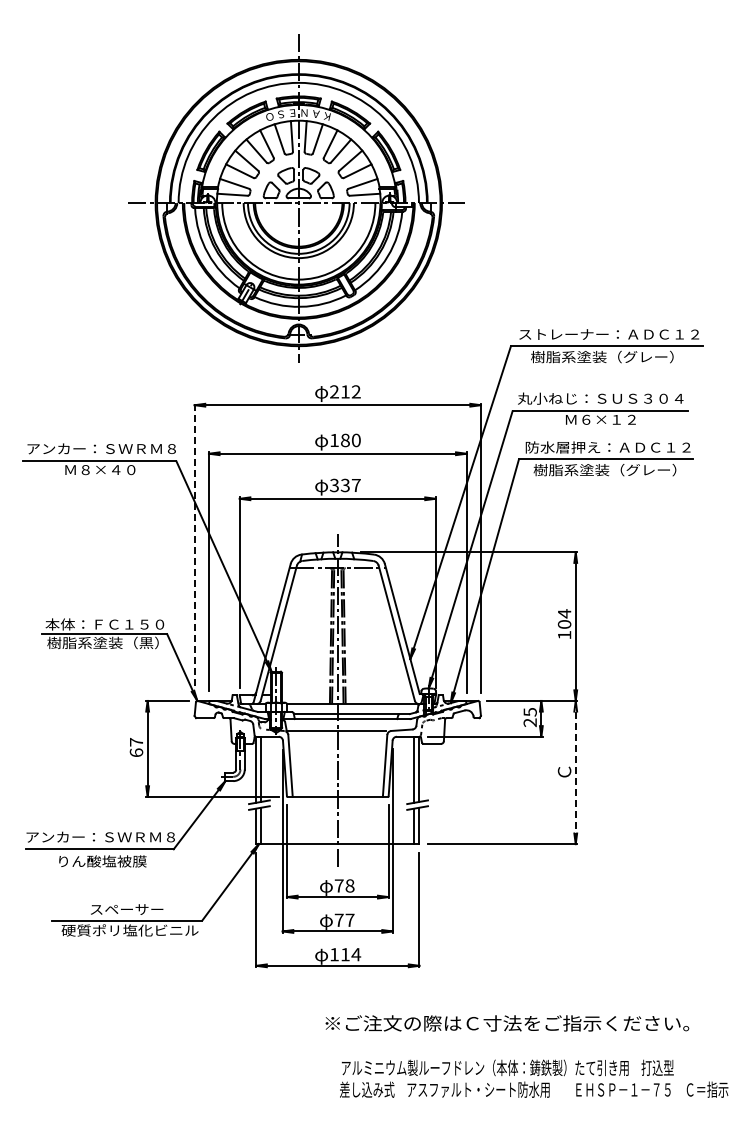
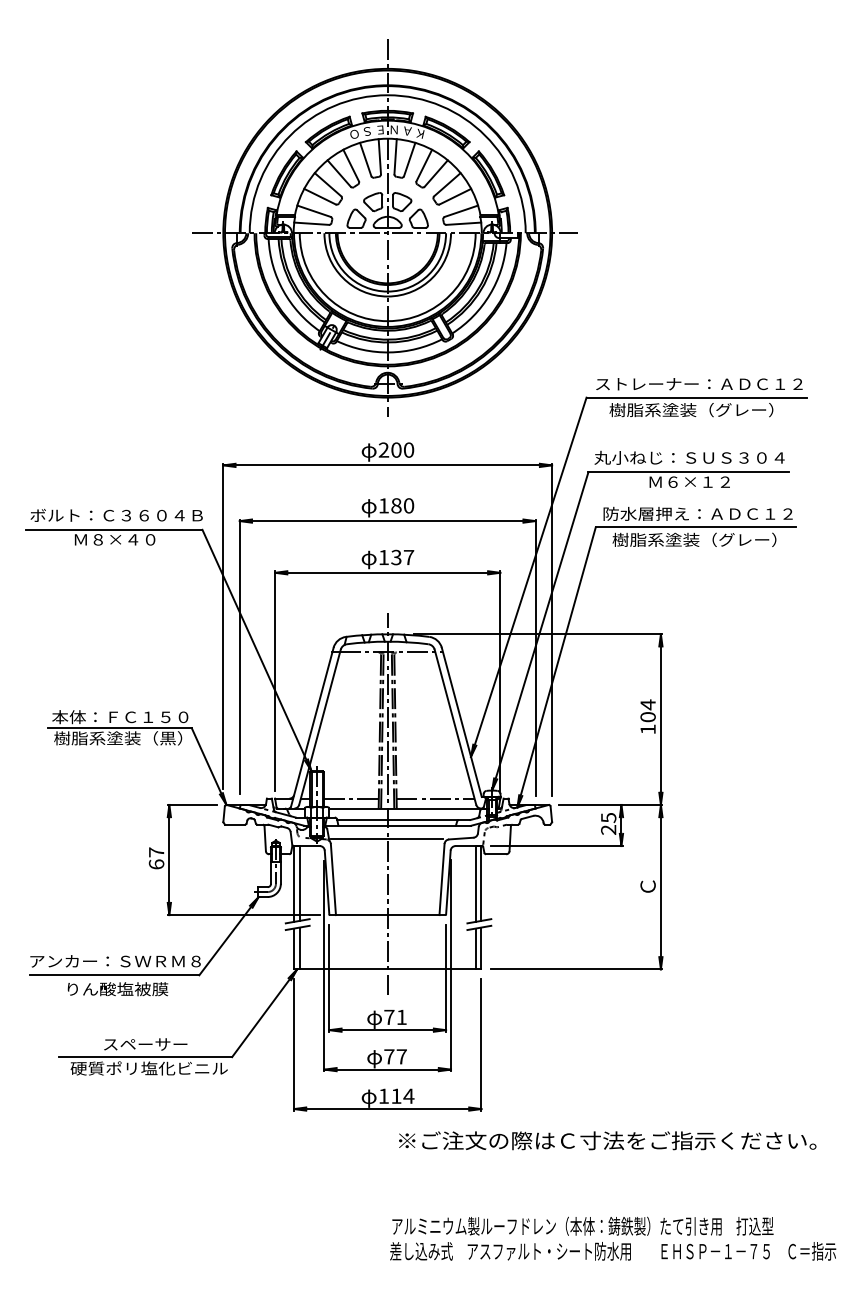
part: (296, 198) -> (385, 228), moved
text: (350, 391) -> (402, 449), 212 -> 200
text: (101, 448) -> (116, 515), アンカー：ＳＷＲＭ８ -> ボルト：Ｃ３６０４Ｂ
text: (334, 485) -> (383, 557), 337 -> 137
line: (194, 545) -> (223, 626), dashed -> solid
line: (305, 695) -> (350, 798), added
line: (379, 695) -> (435, 798), added
line: (575, 772) -> (660, 887), dashed -> solid
text: (349, 885) -> (401, 1016), 78 -> 71
text: (507, 1023) -> (607, 1140), moved

